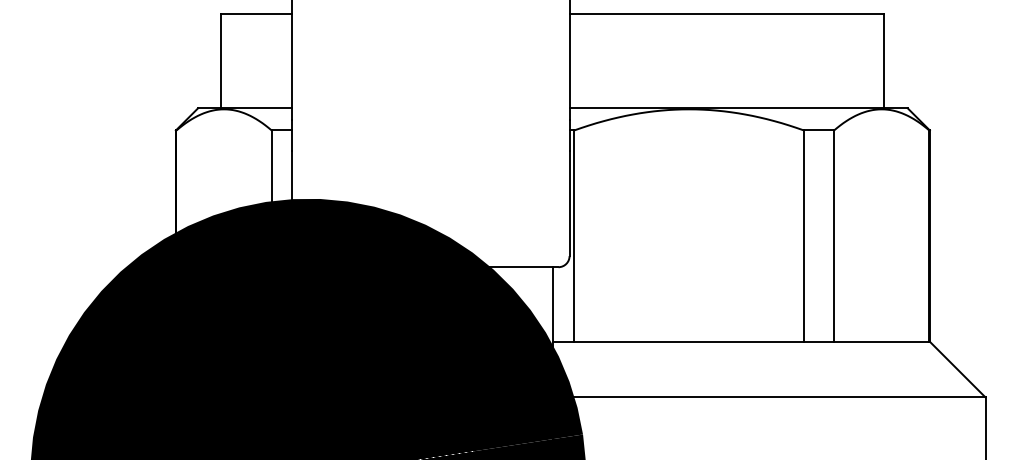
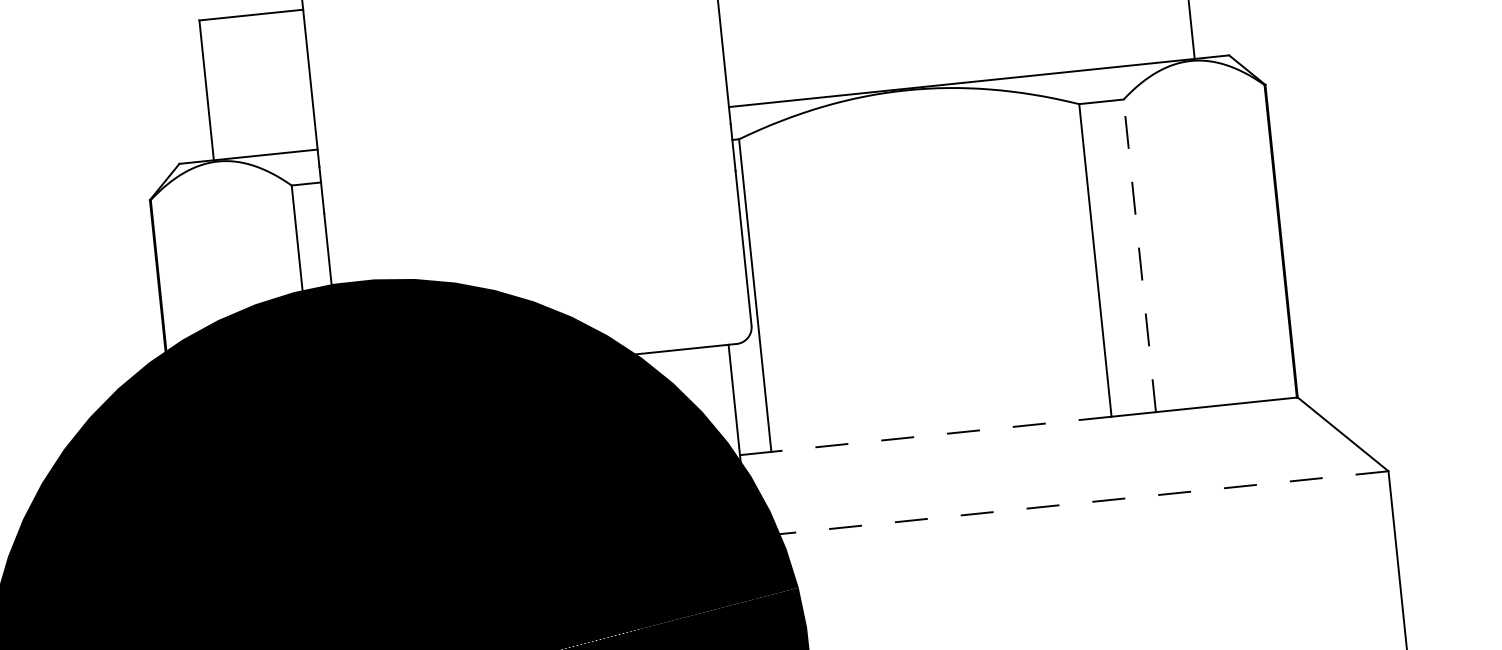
line: (834, 236) -> (1140, 256), solid -> dashed
line: (689, 341) -> (942, 433), solid -> dashed
line: (768, 397) -> (1067, 504), solid -> dashed

